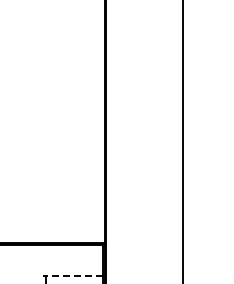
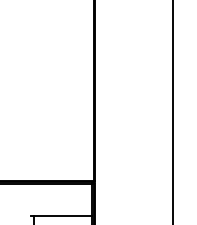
line: (73, 276) -> (62, 215), dashed -> solid

